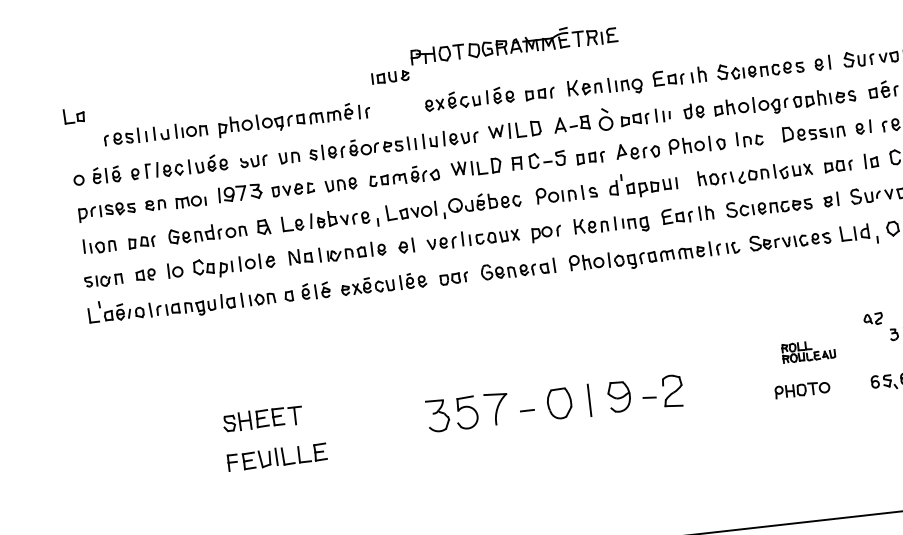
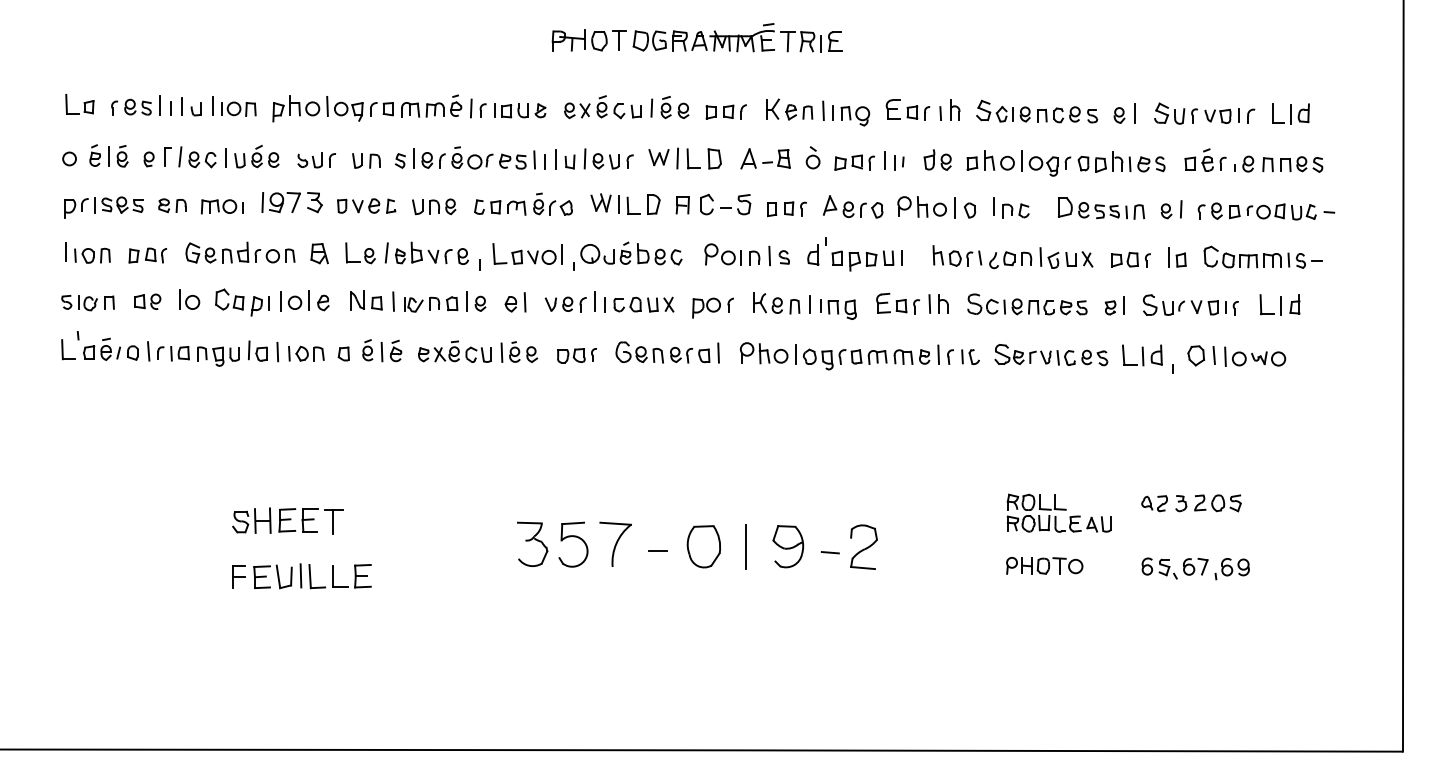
part: (390, 76) -> (520, 110), moved
part: (73, 115) -> (79, 104), moved
part: (605, 119) -> (812, 157), size x0.71
part: (873, 319) -> (1154, 503), moved
part: (807, 350) -> (1058, 512), size x1.43

